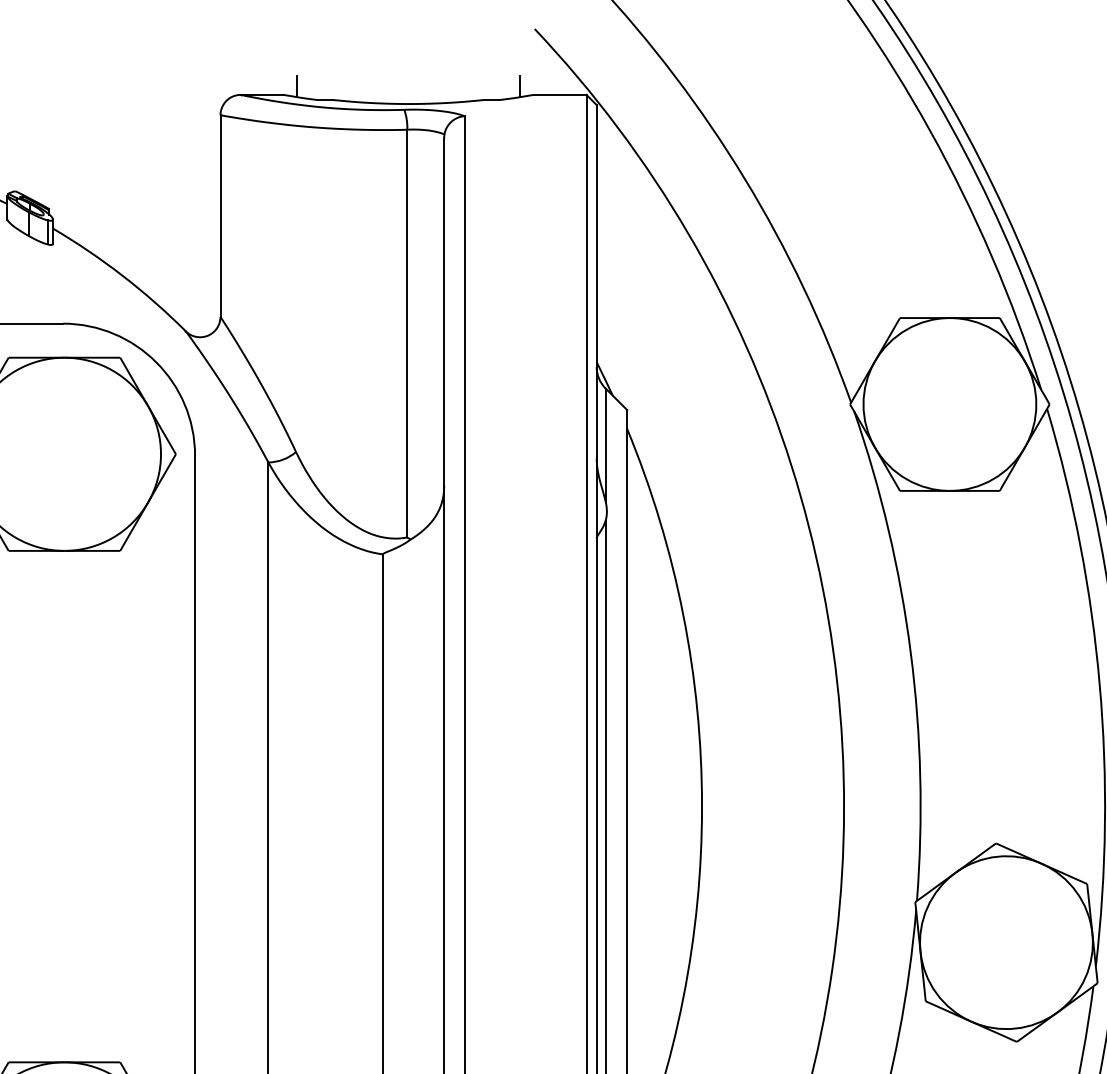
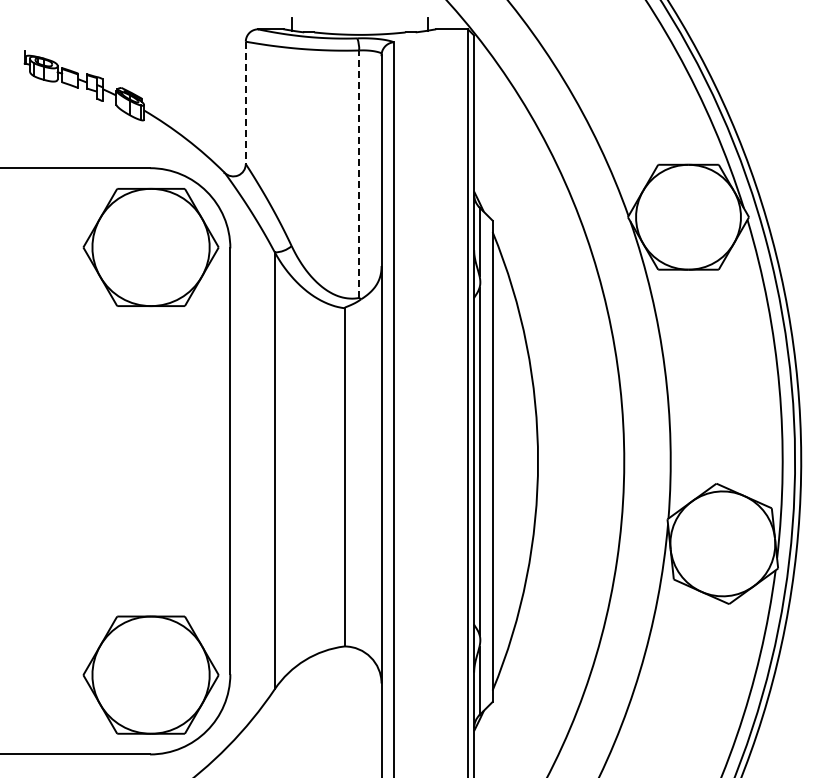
line: (220, 217) -> (245, 103), solid -> dashed
line: (407, 334) -> (359, 174), solid -> dashed

